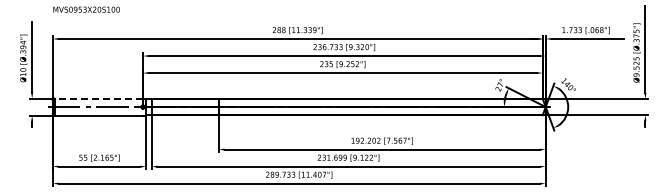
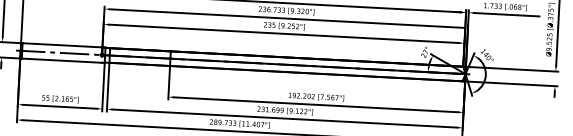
line: (98, 98) -> (62, 45), dashed -> solid

